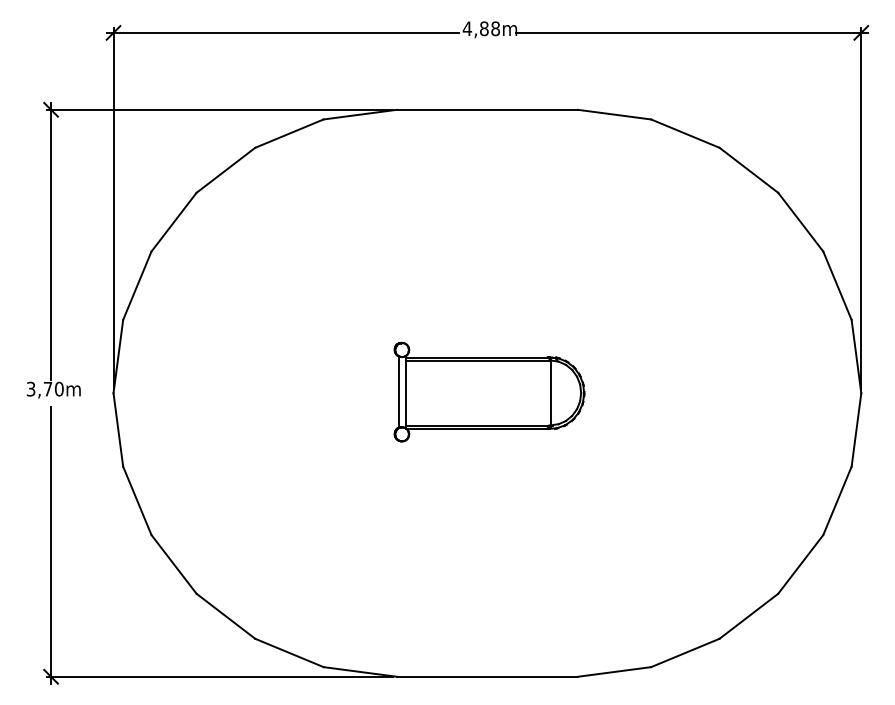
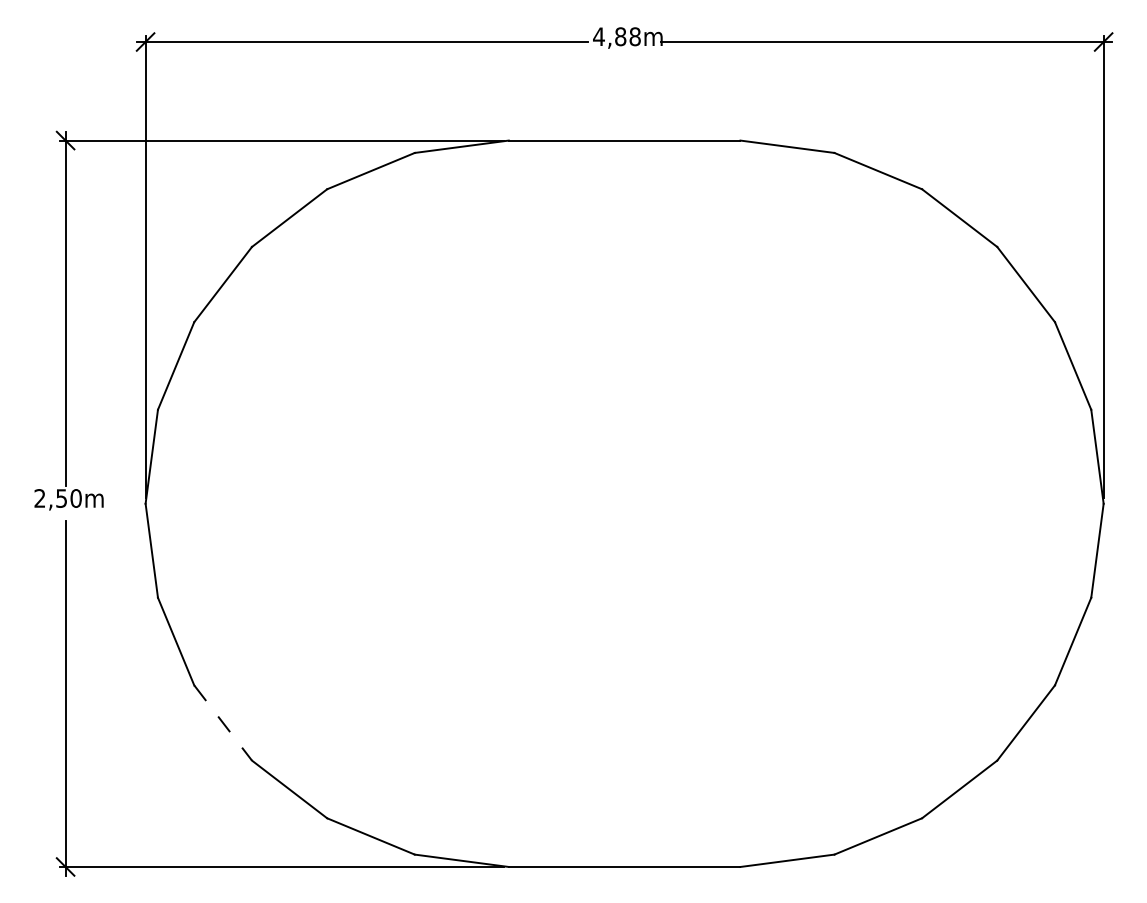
text: (39, 389) -> (50, 498), 3,70m -> 2,50m
part: (489, 392) -> (627, 502), removed
line: (174, 564) -> (223, 723), solid -> dashed

